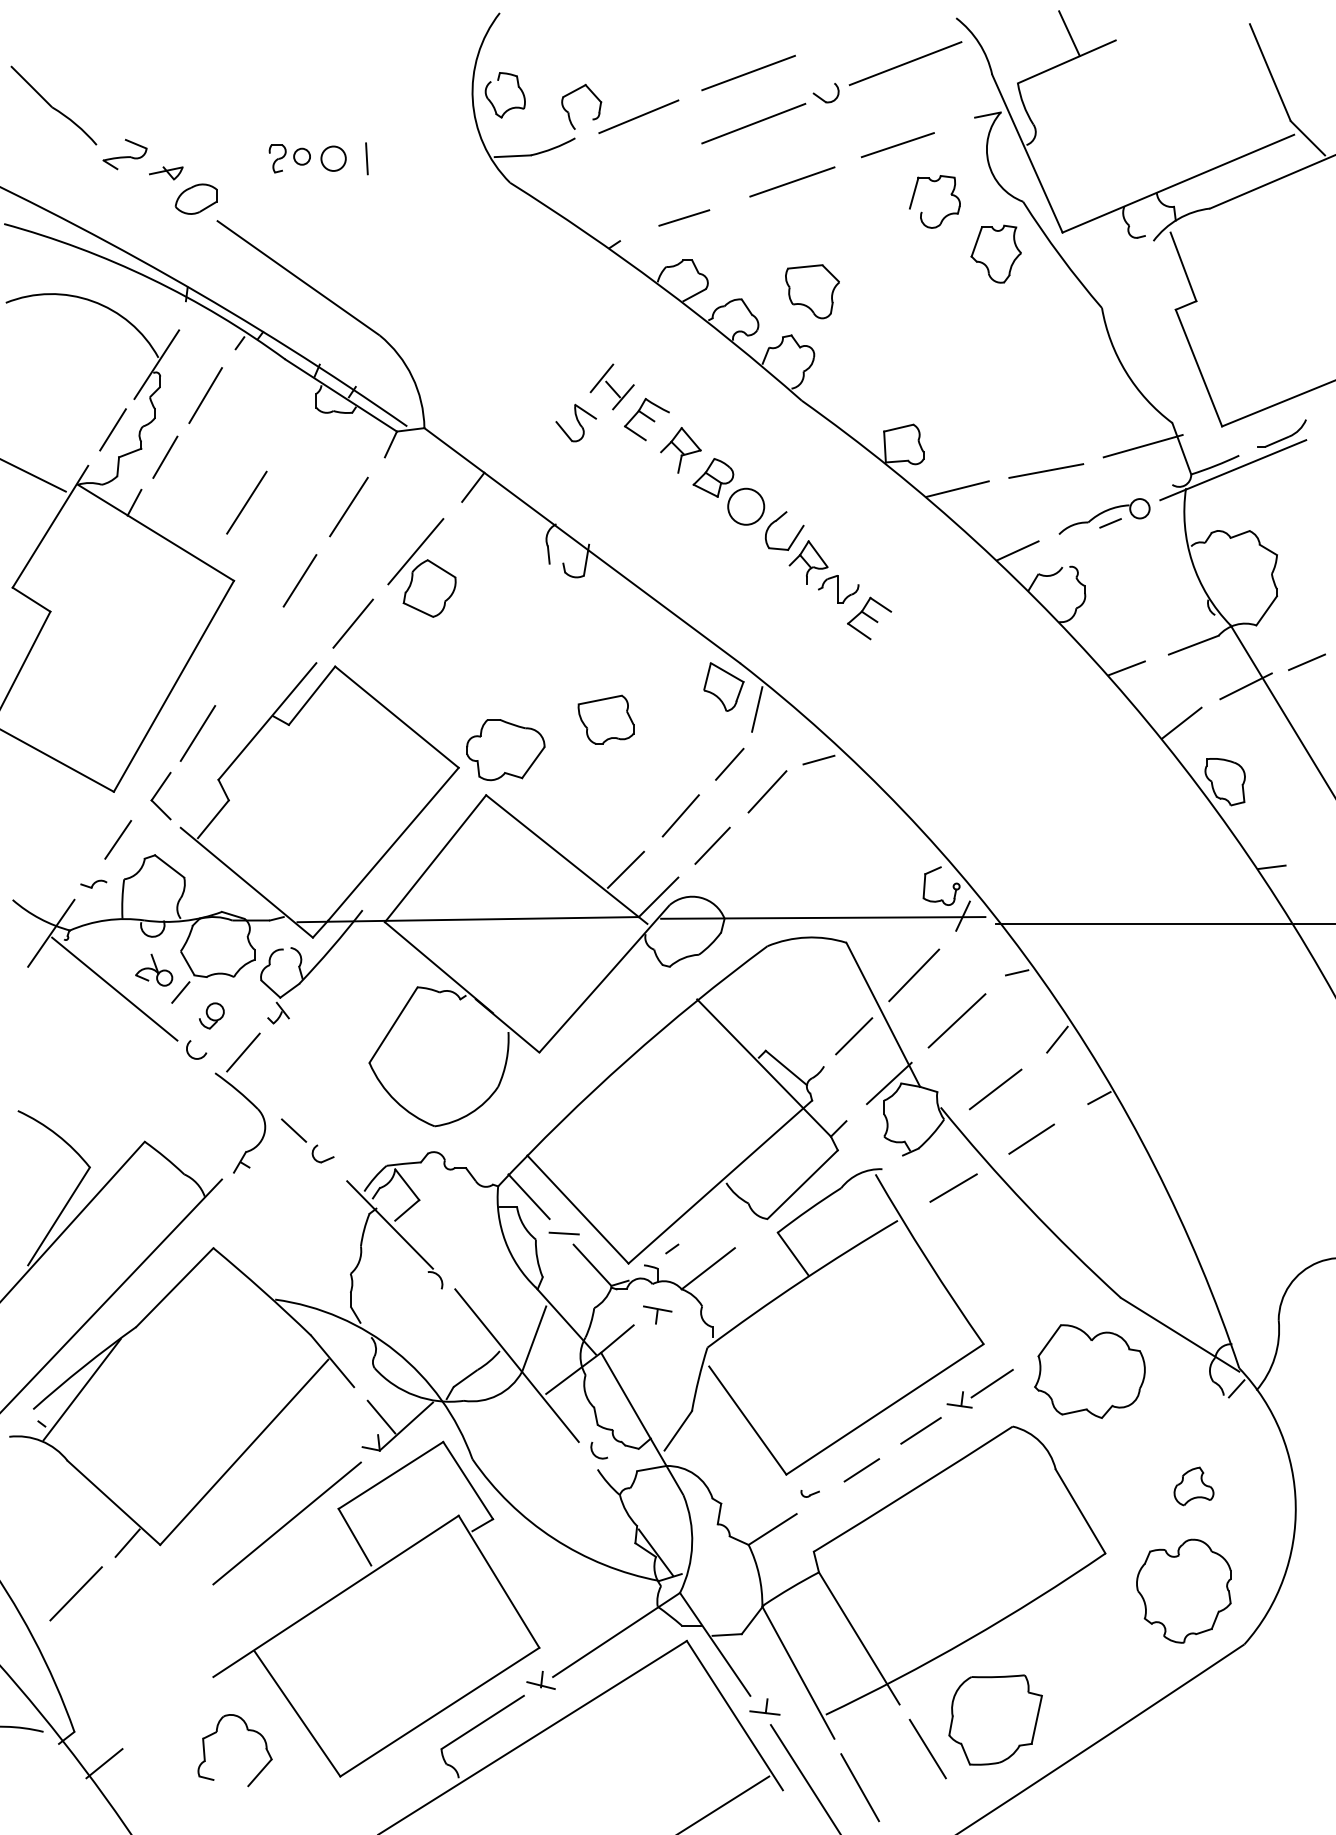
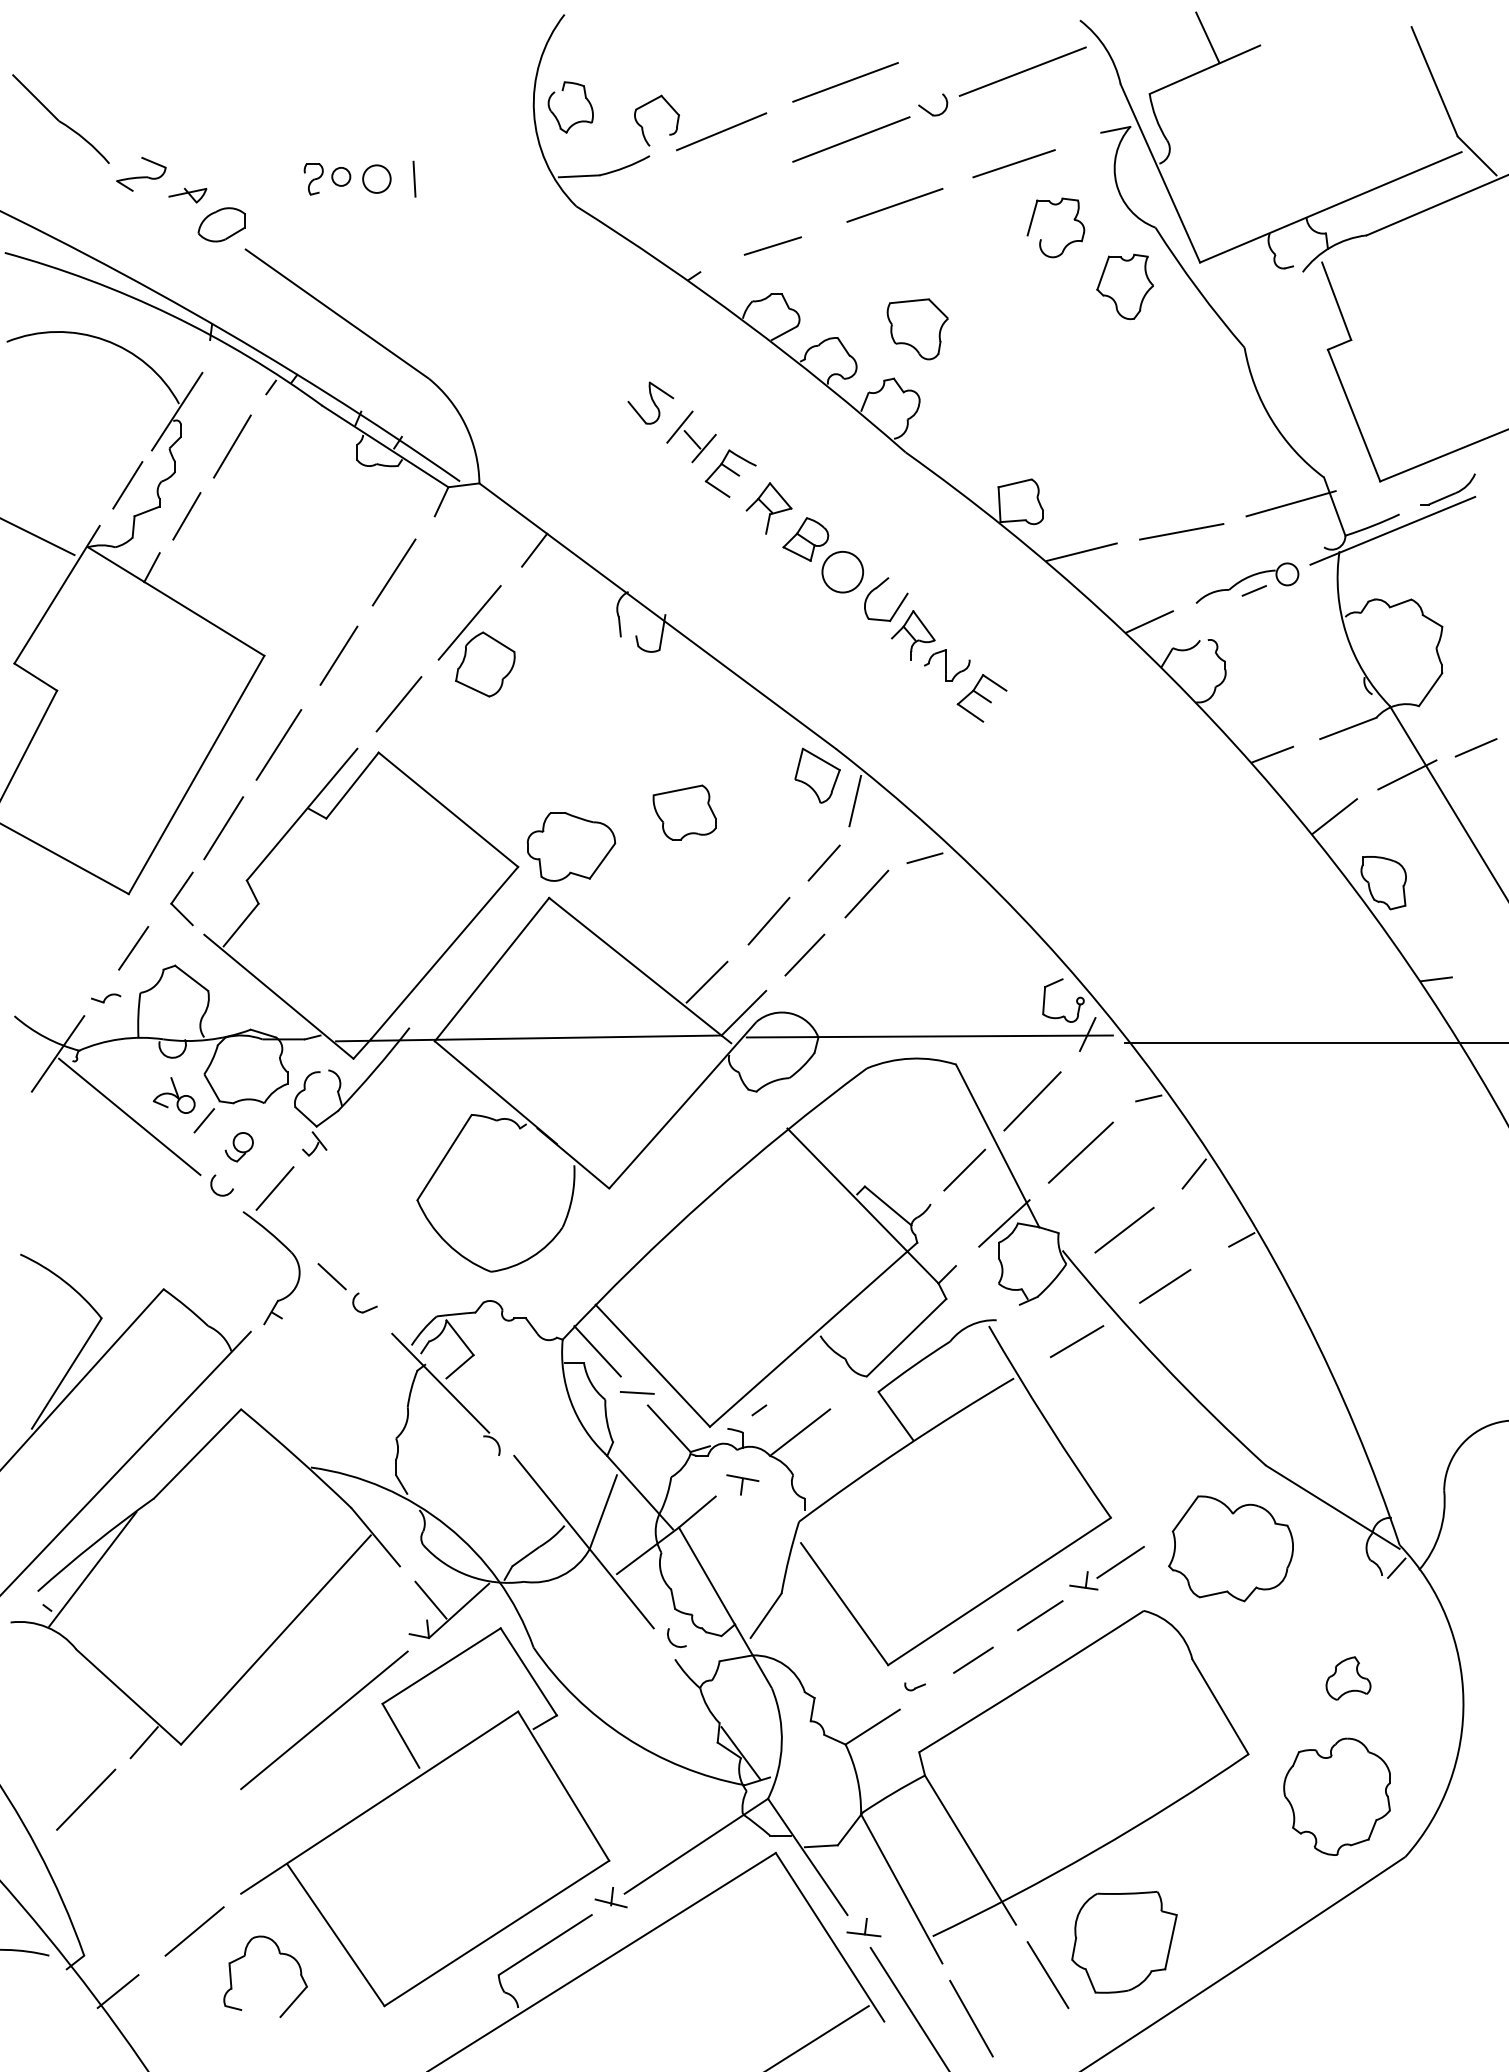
part: (575, 422) -> (650, 402), moved
line: (246, 502) -> (278, 744), moved
line: (171, 1710) -> (193, 1931), added

